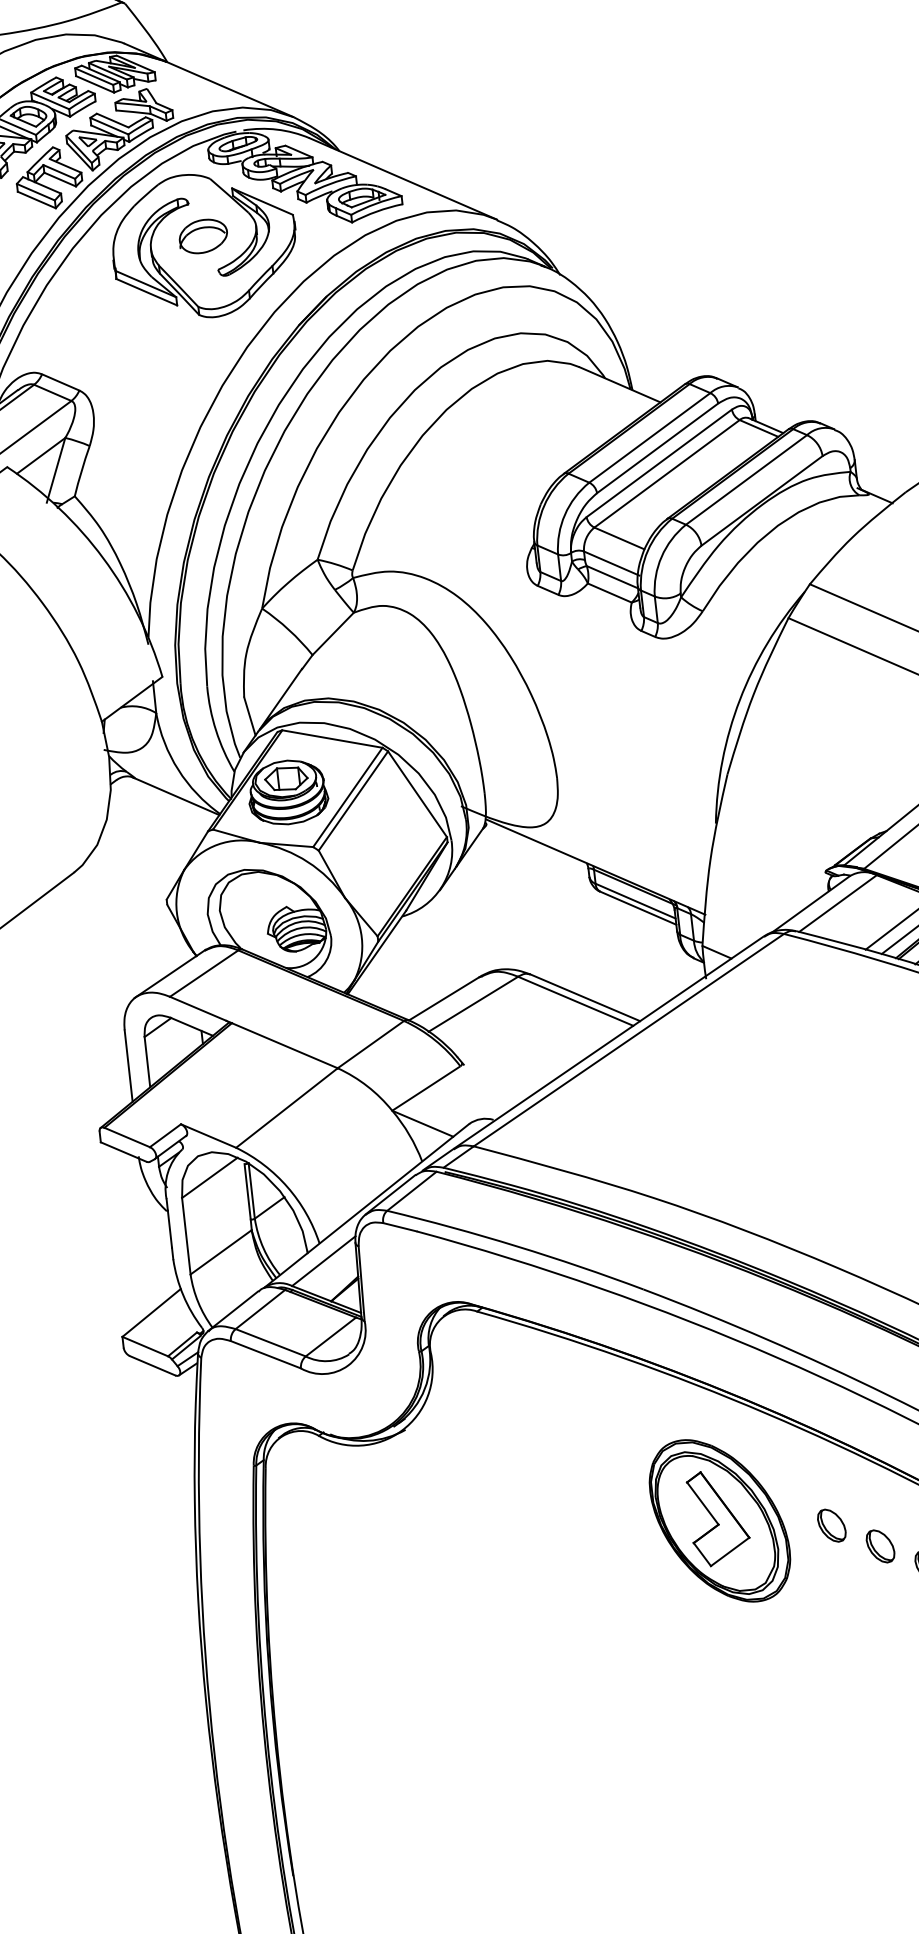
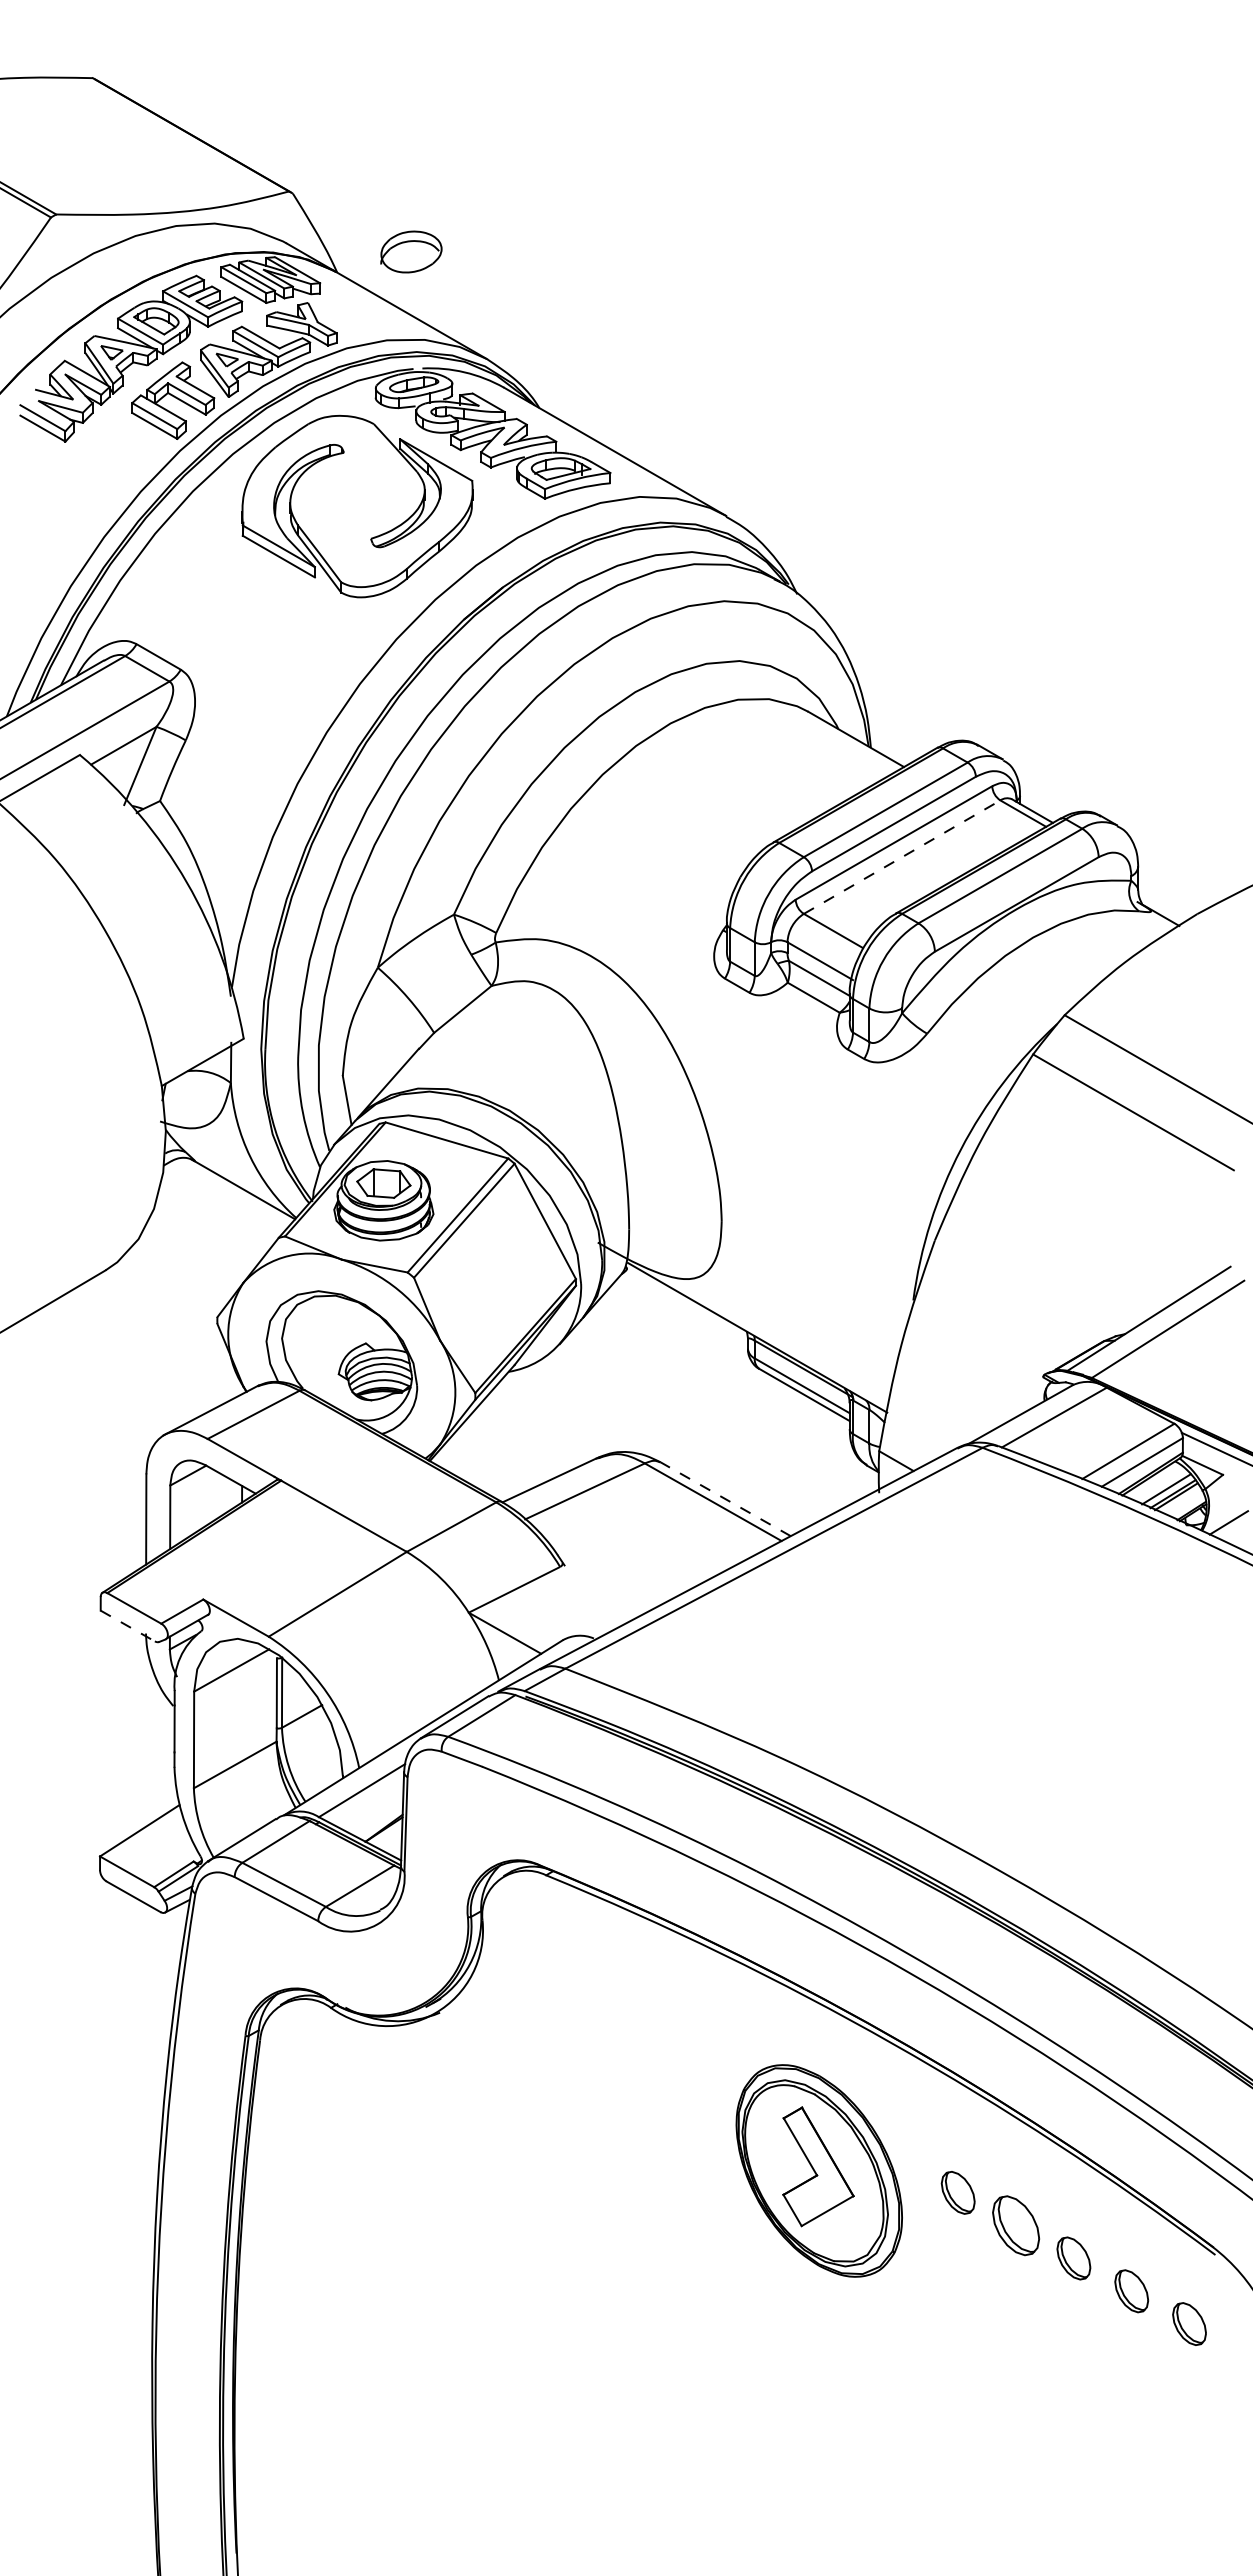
part: (203, 235) -> (411, 251), moved
line: (667, 473) -> (902, 856), solid -> dashed
line: (585, 998) -> (725, 1499), solid -> dashed
line: (124, 1152) -> (128, 1626), solid -> dashed
part: (880, 1546) -> (1015, 2225), size x1.4

